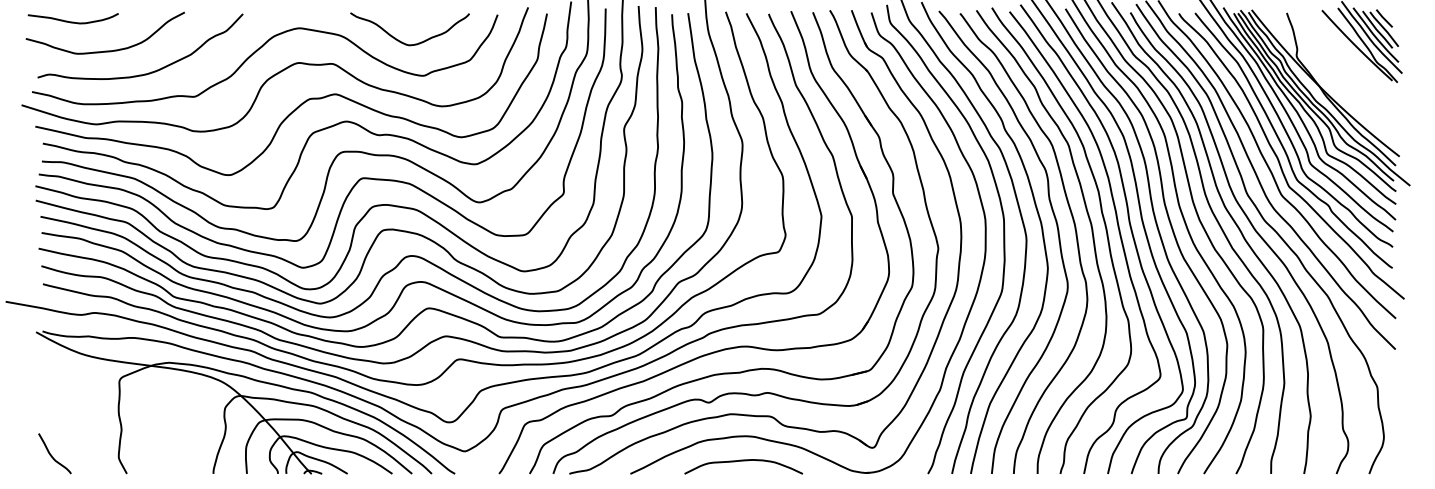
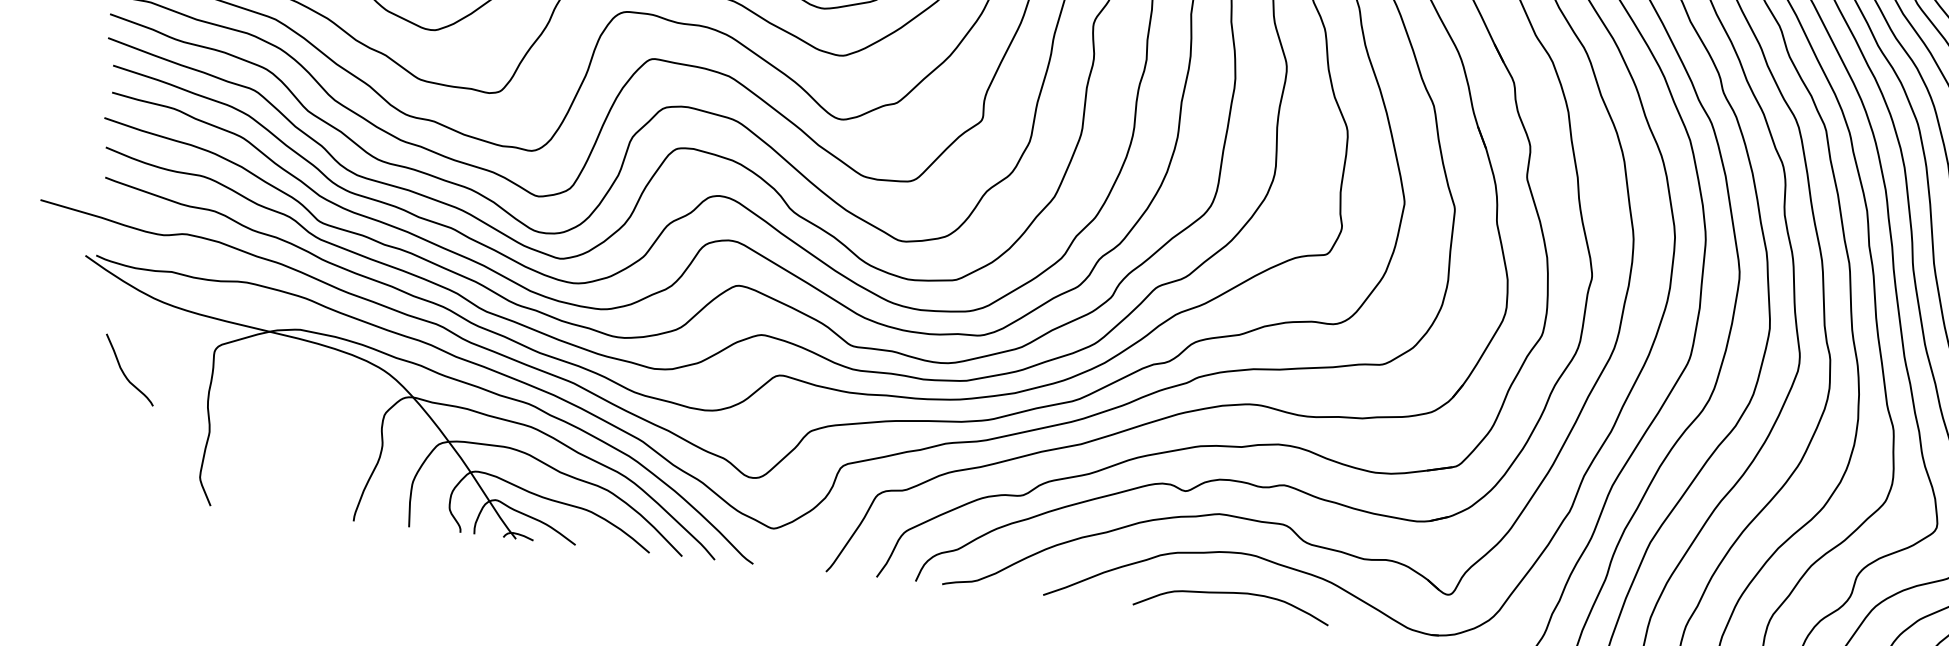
curve: (52, 455) -> (125, 372), moved

